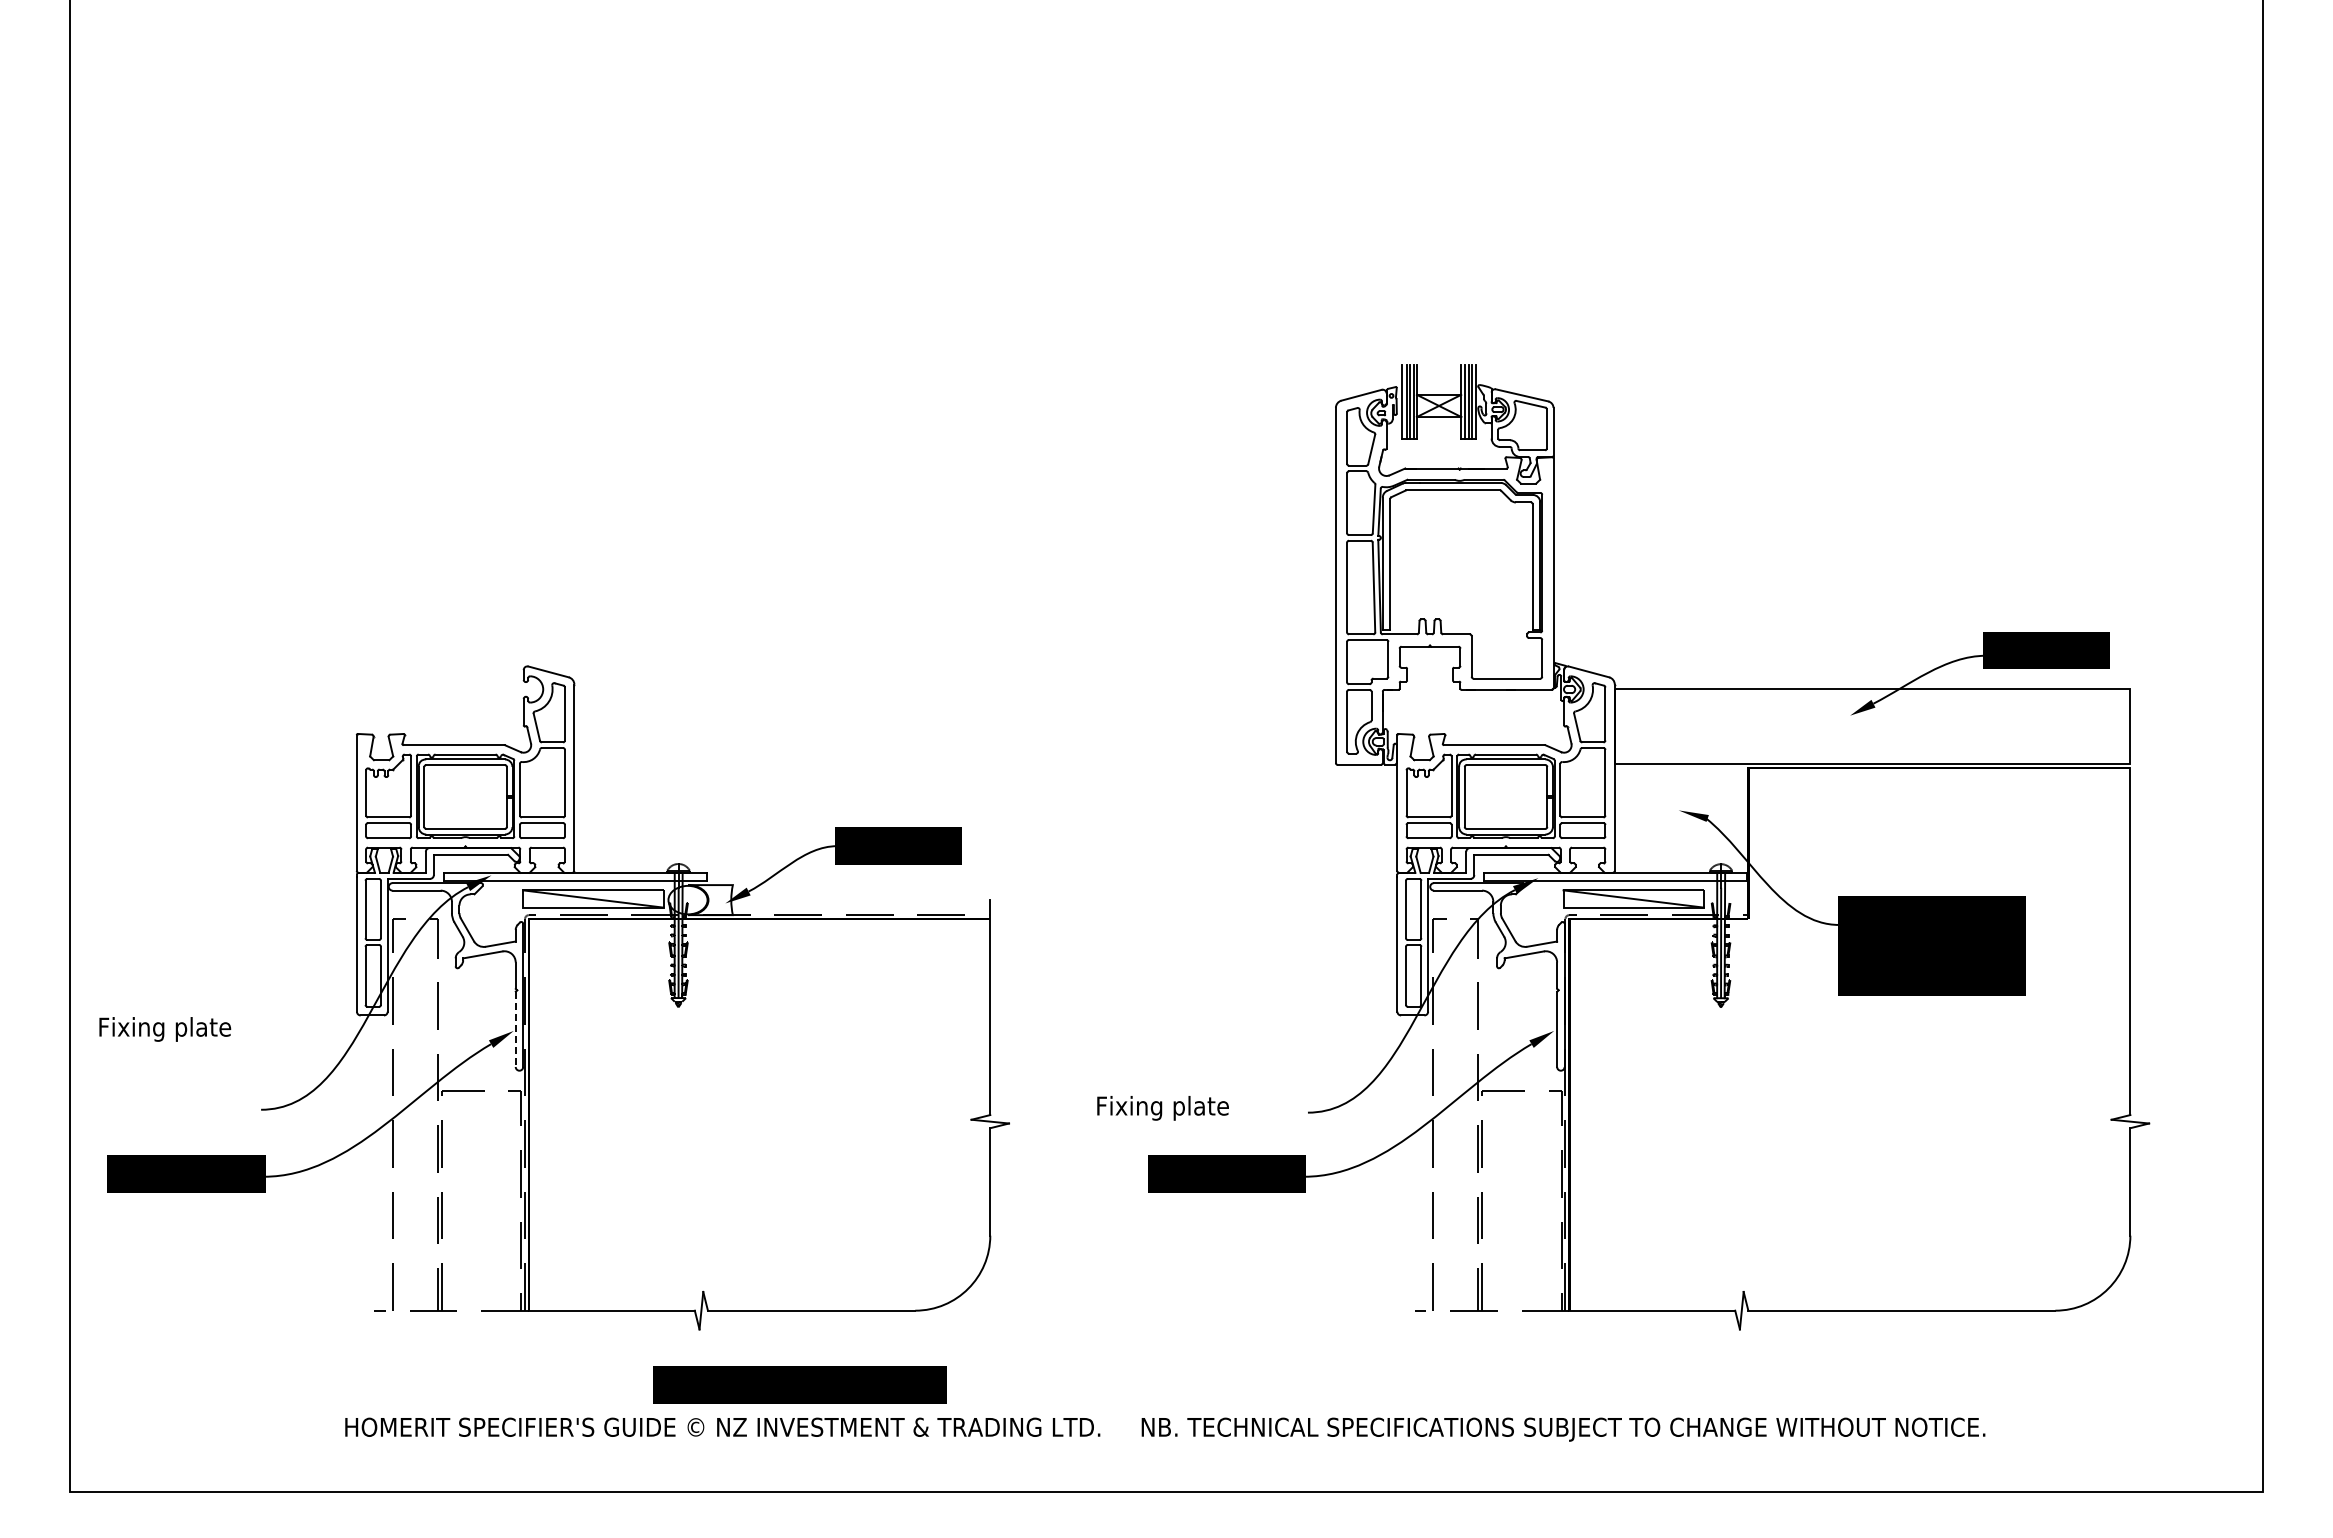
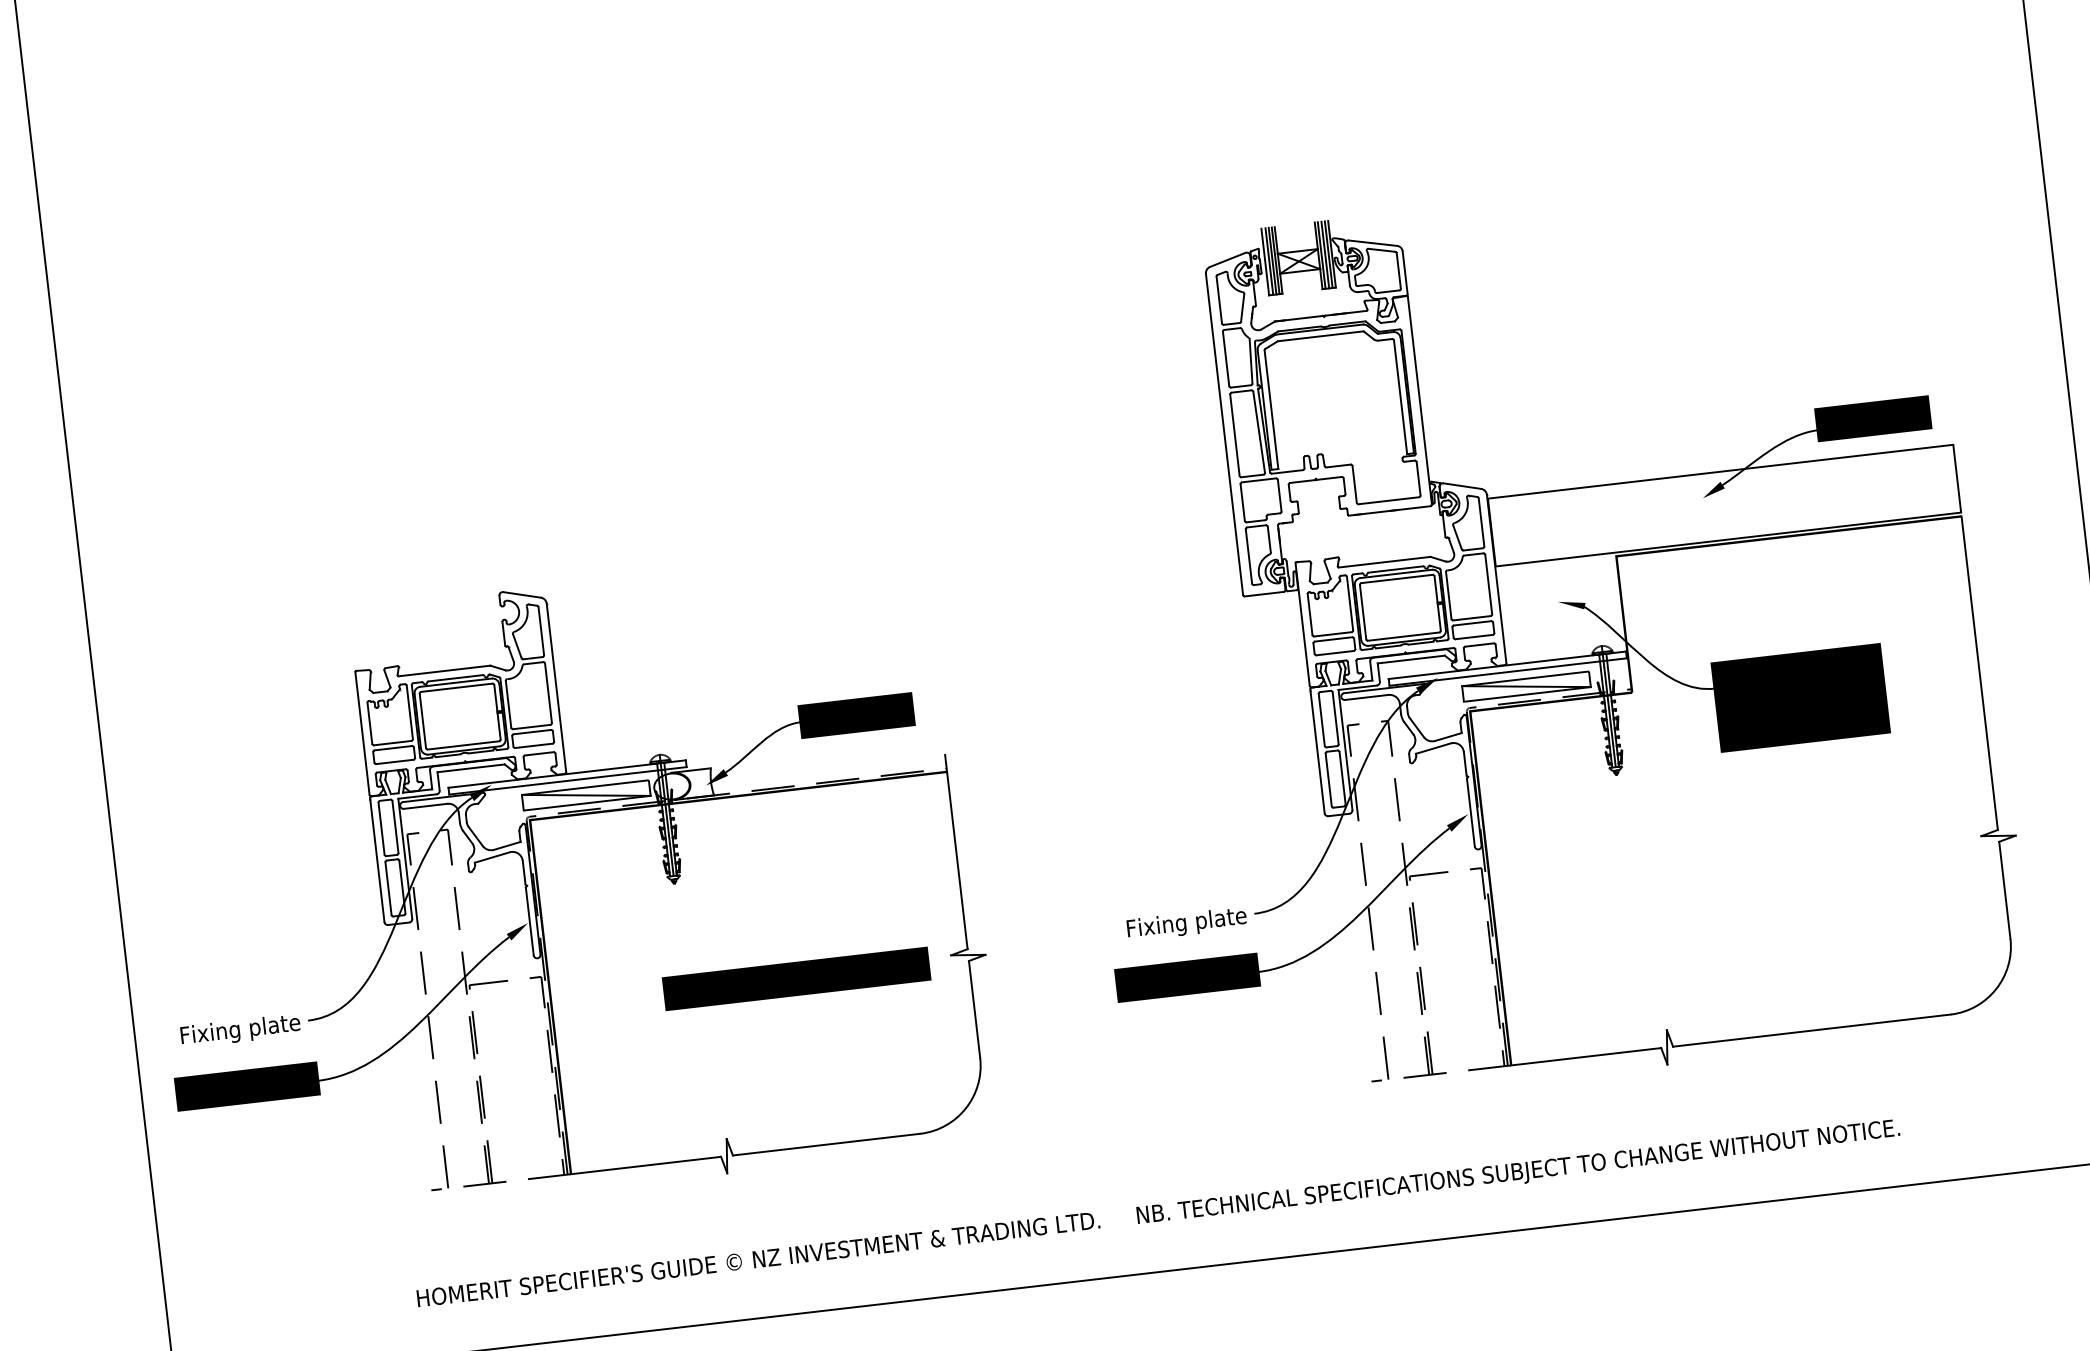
text: (165, 1029) -> (240, 1030), moved
line: (515, 1030) -> (529, 922), dashed -> solid
text: (1162, 1108) -> (1186, 924), moved
text: (799, 1384) -> (796, 978), moved

